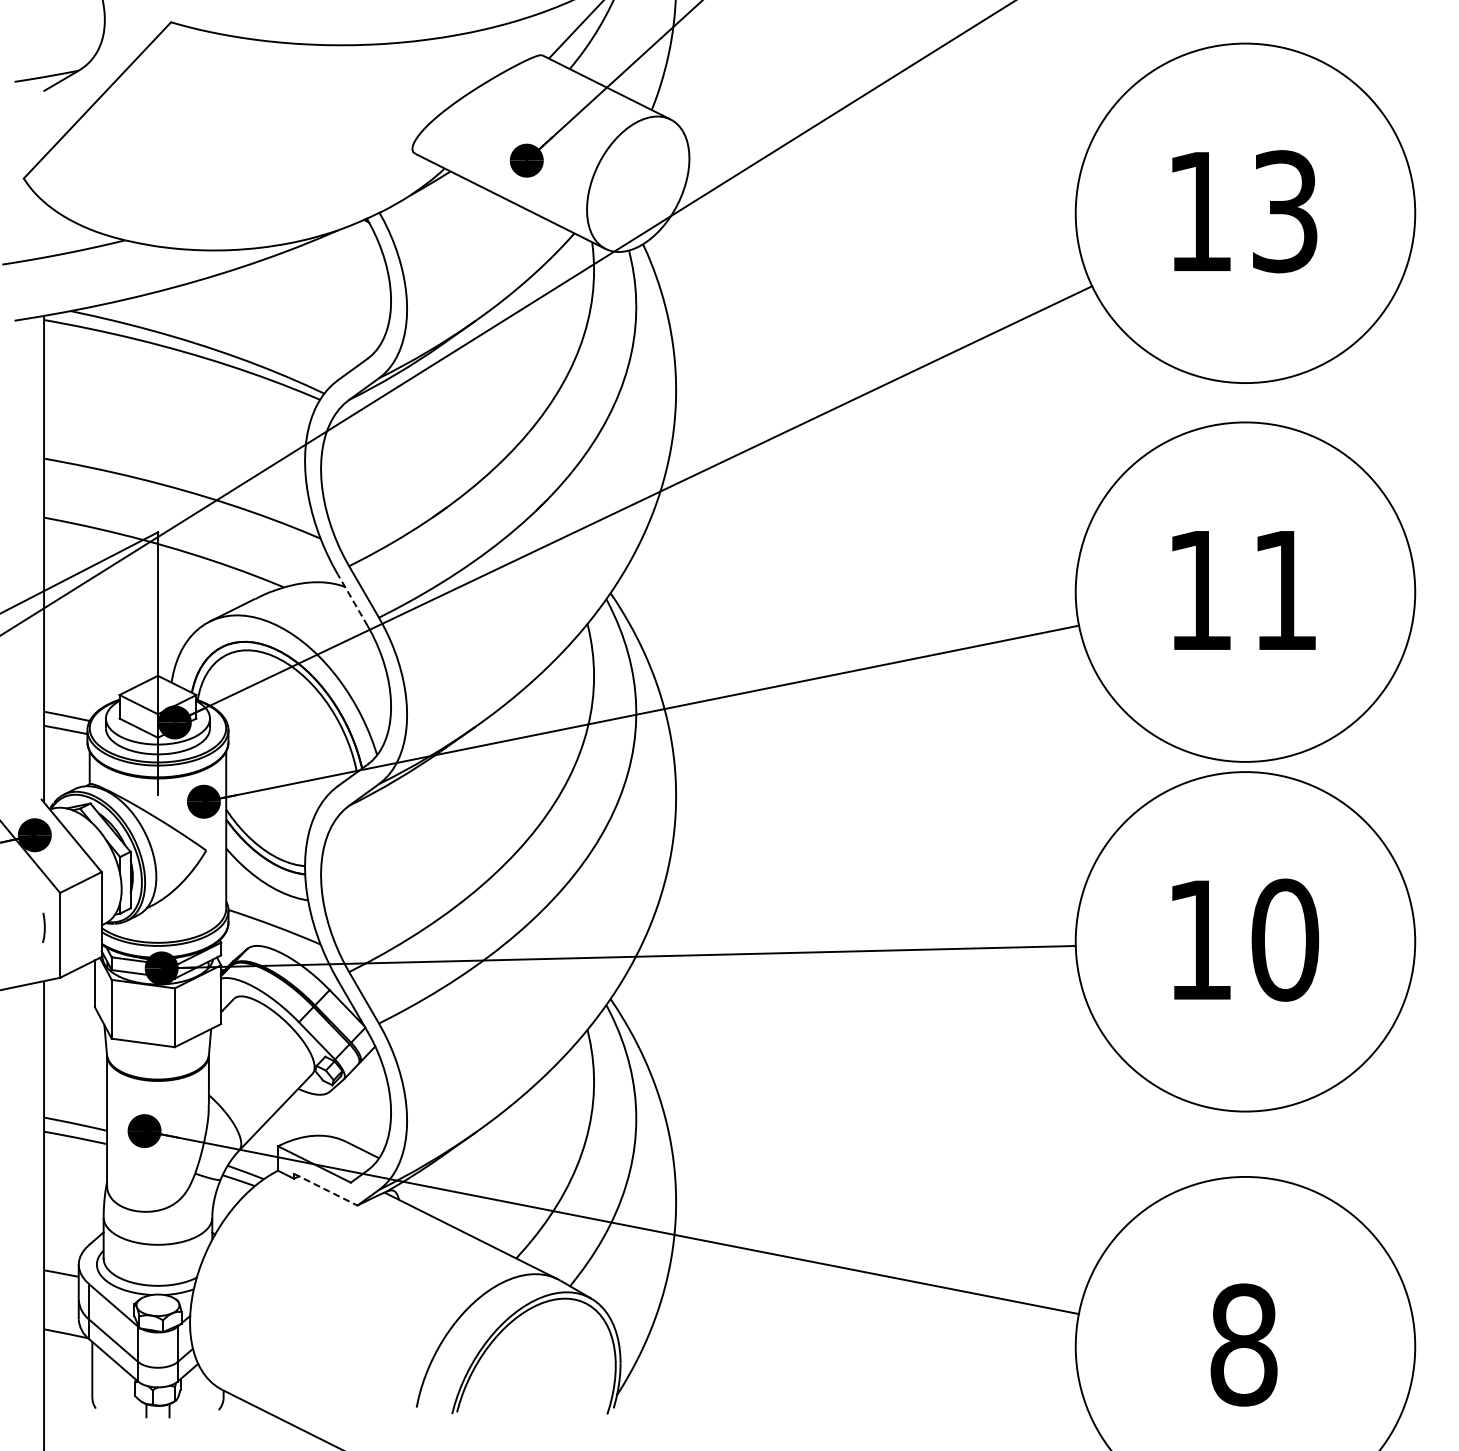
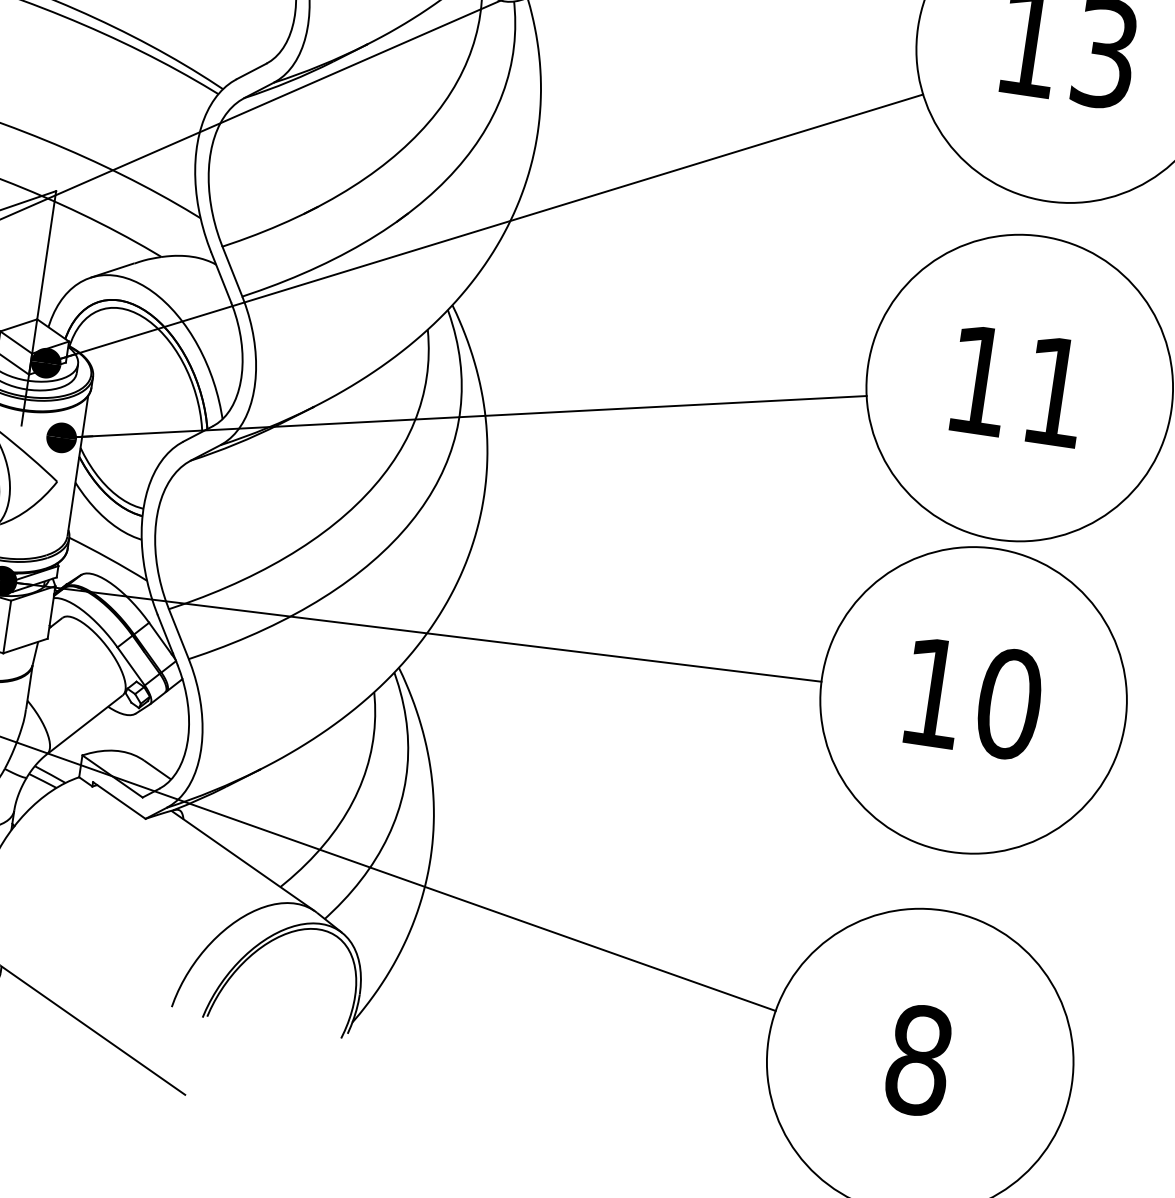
line: (352, 600) -> (220, 277), dashed -> solid
line: (326, 1189) -> (120, 800), dashed -> solid

